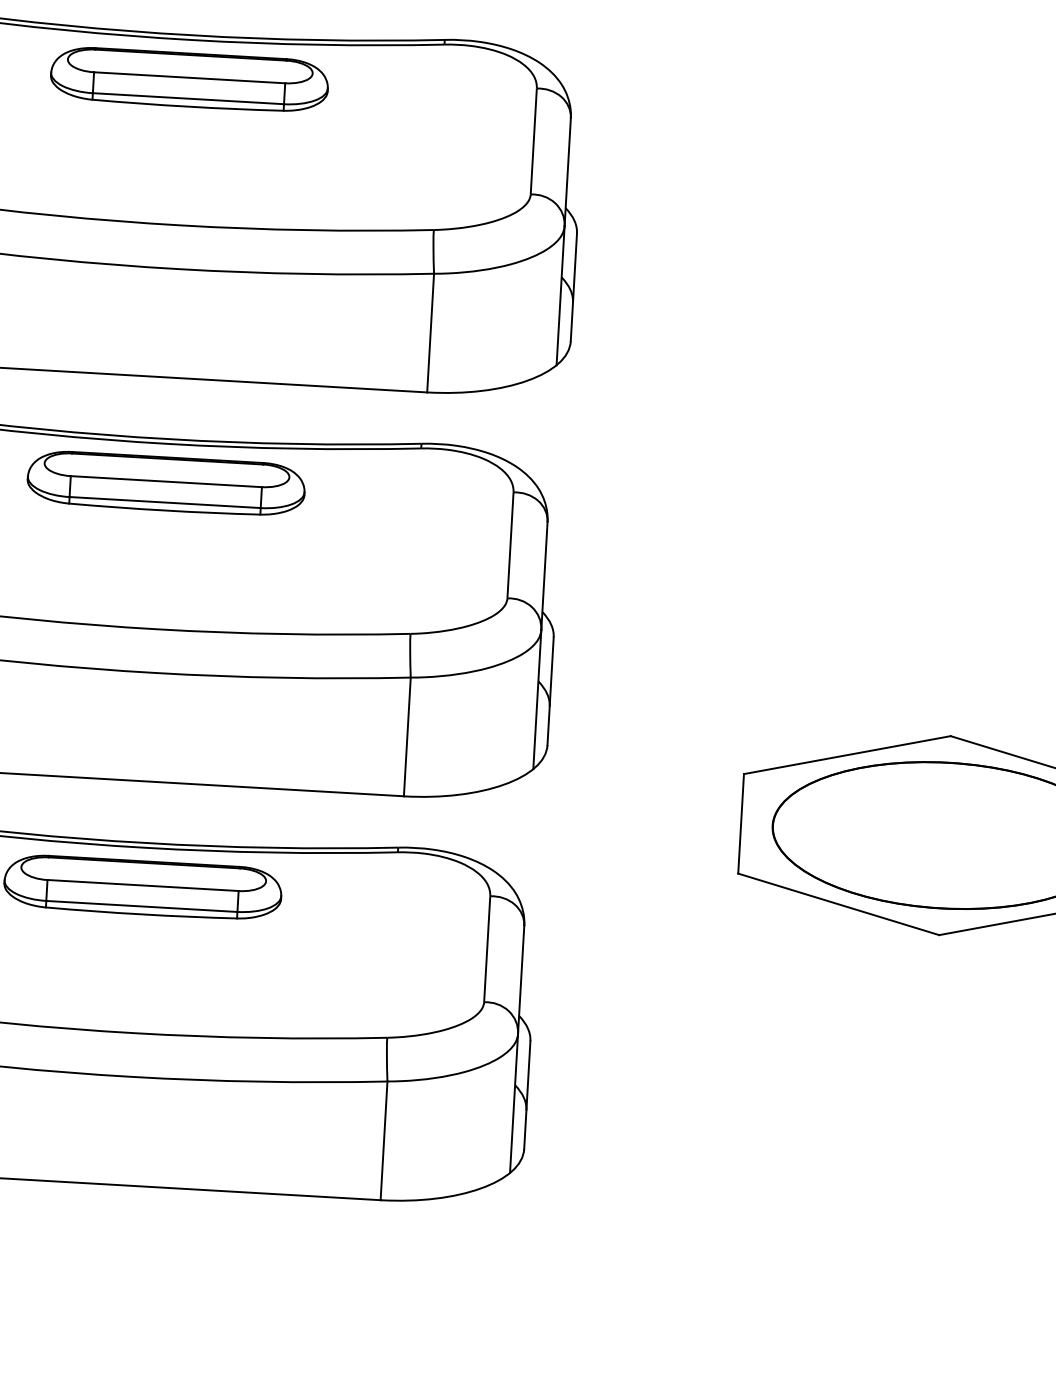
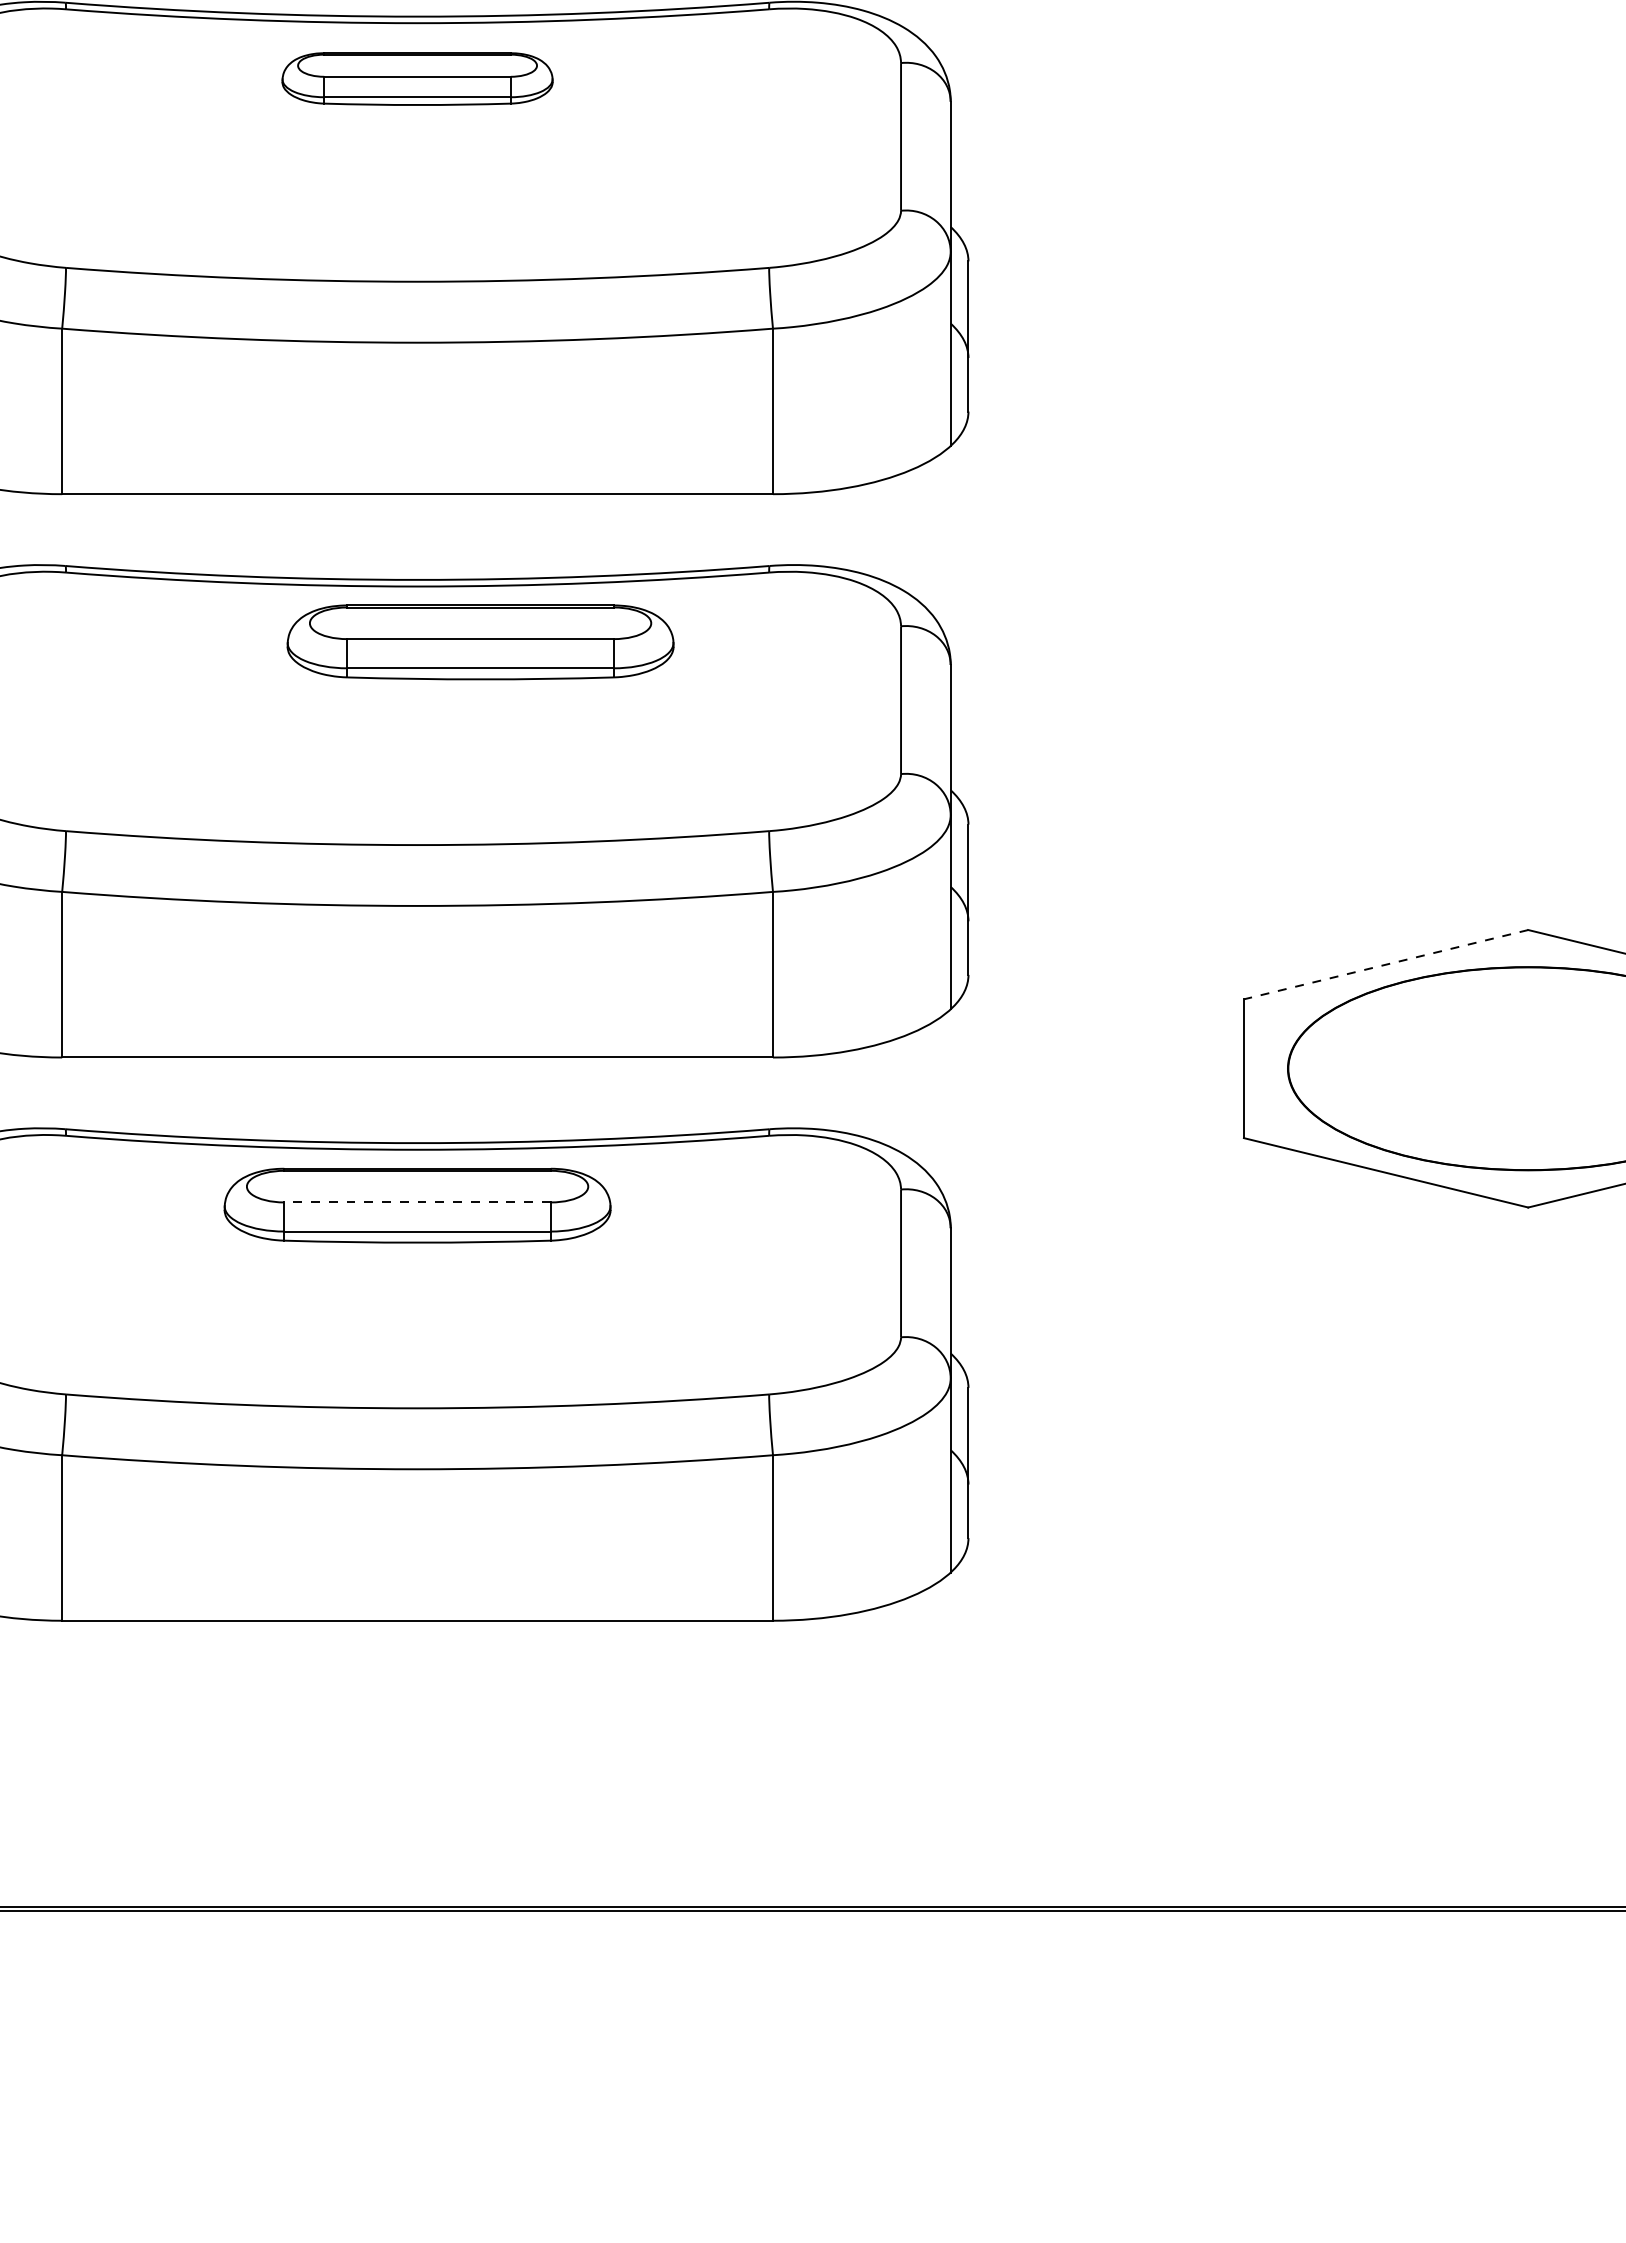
part: (189, 79) -> (417, 78), size x0.7
part: (166, 484) -> (480, 642), moved
line: (846, 754) -> (1385, 964), solid -> dashed
line: (143, 885) -> (417, 1202), solid -> dashed

